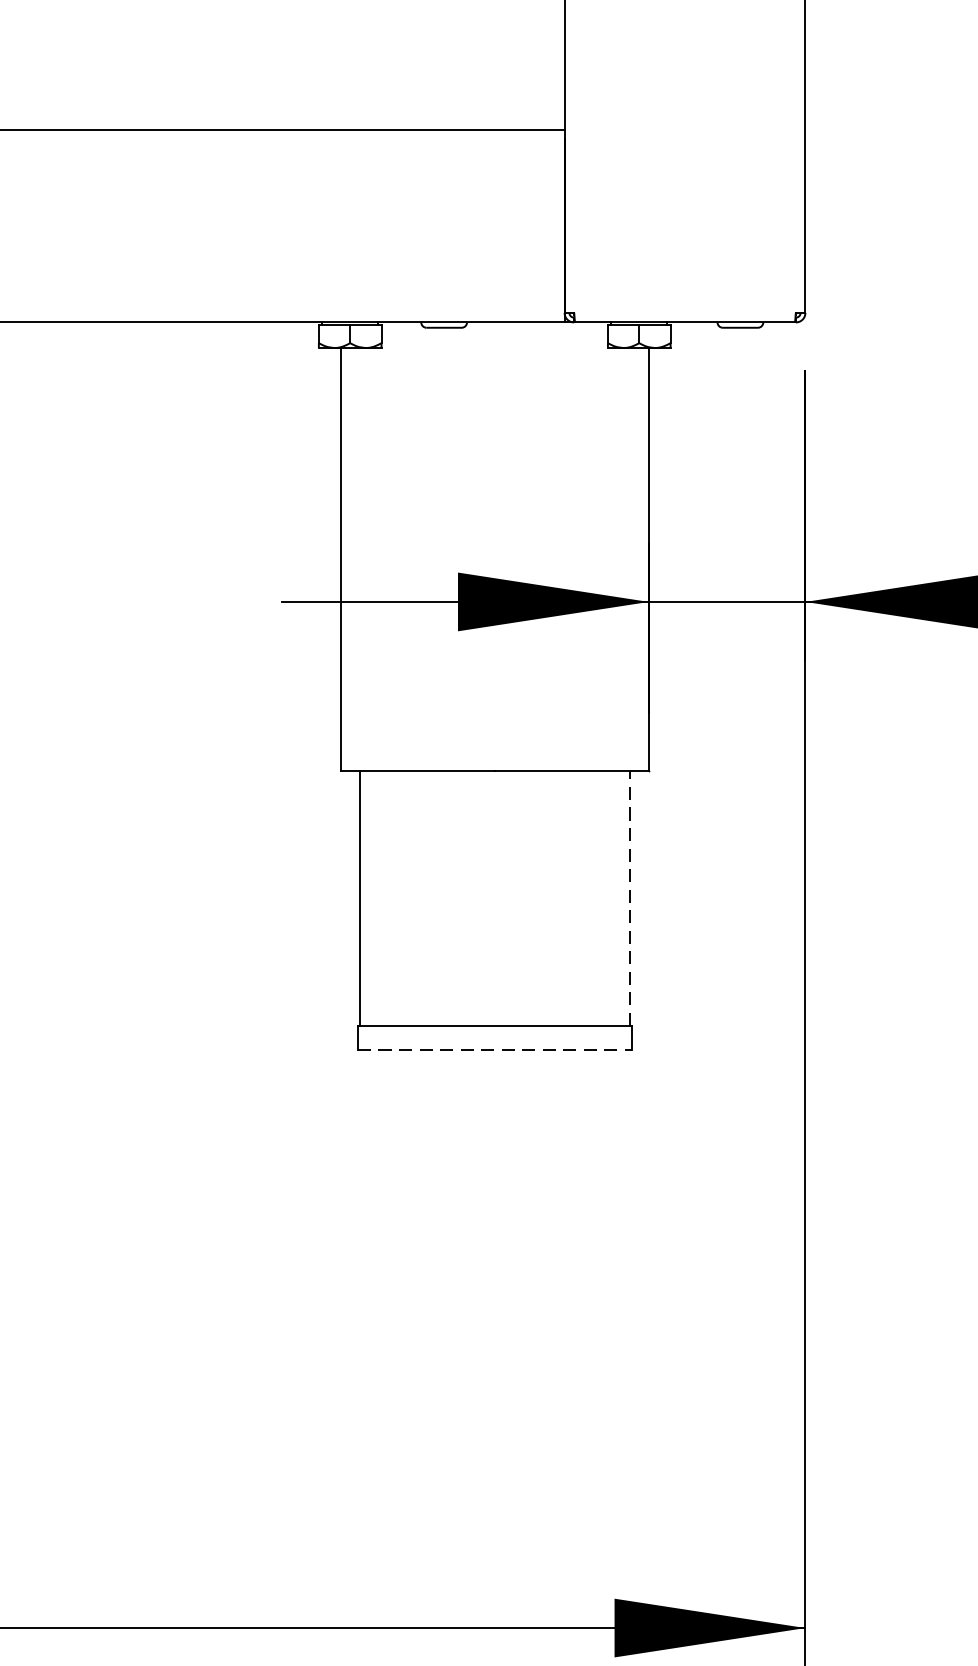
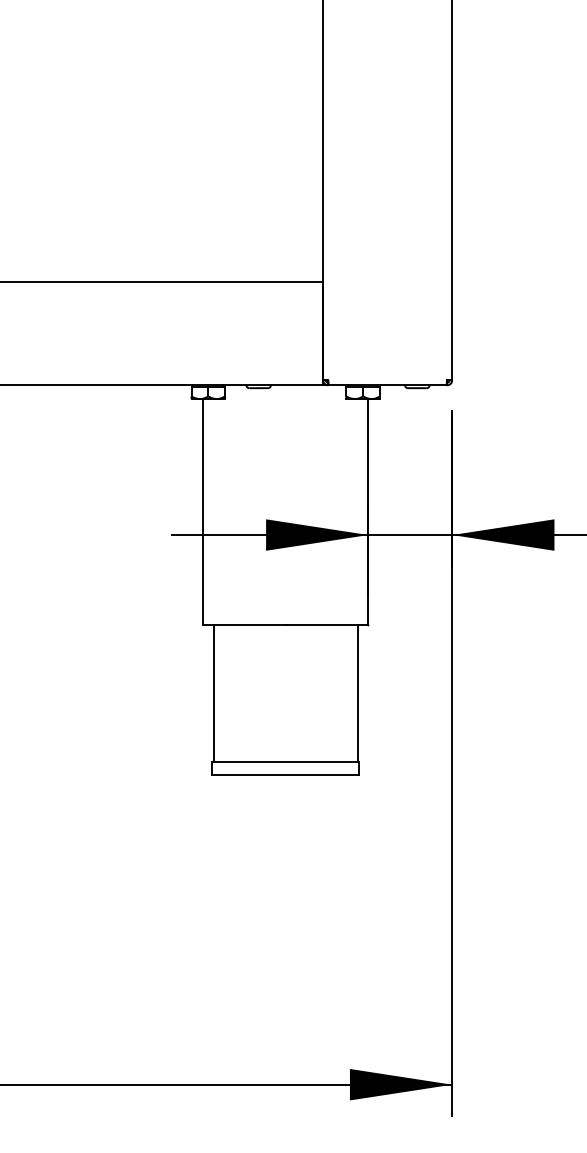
line: (630, 897) -> (358, 693), dashed -> solid
line: (496, 1050) -> (286, 775), dashed -> solid

